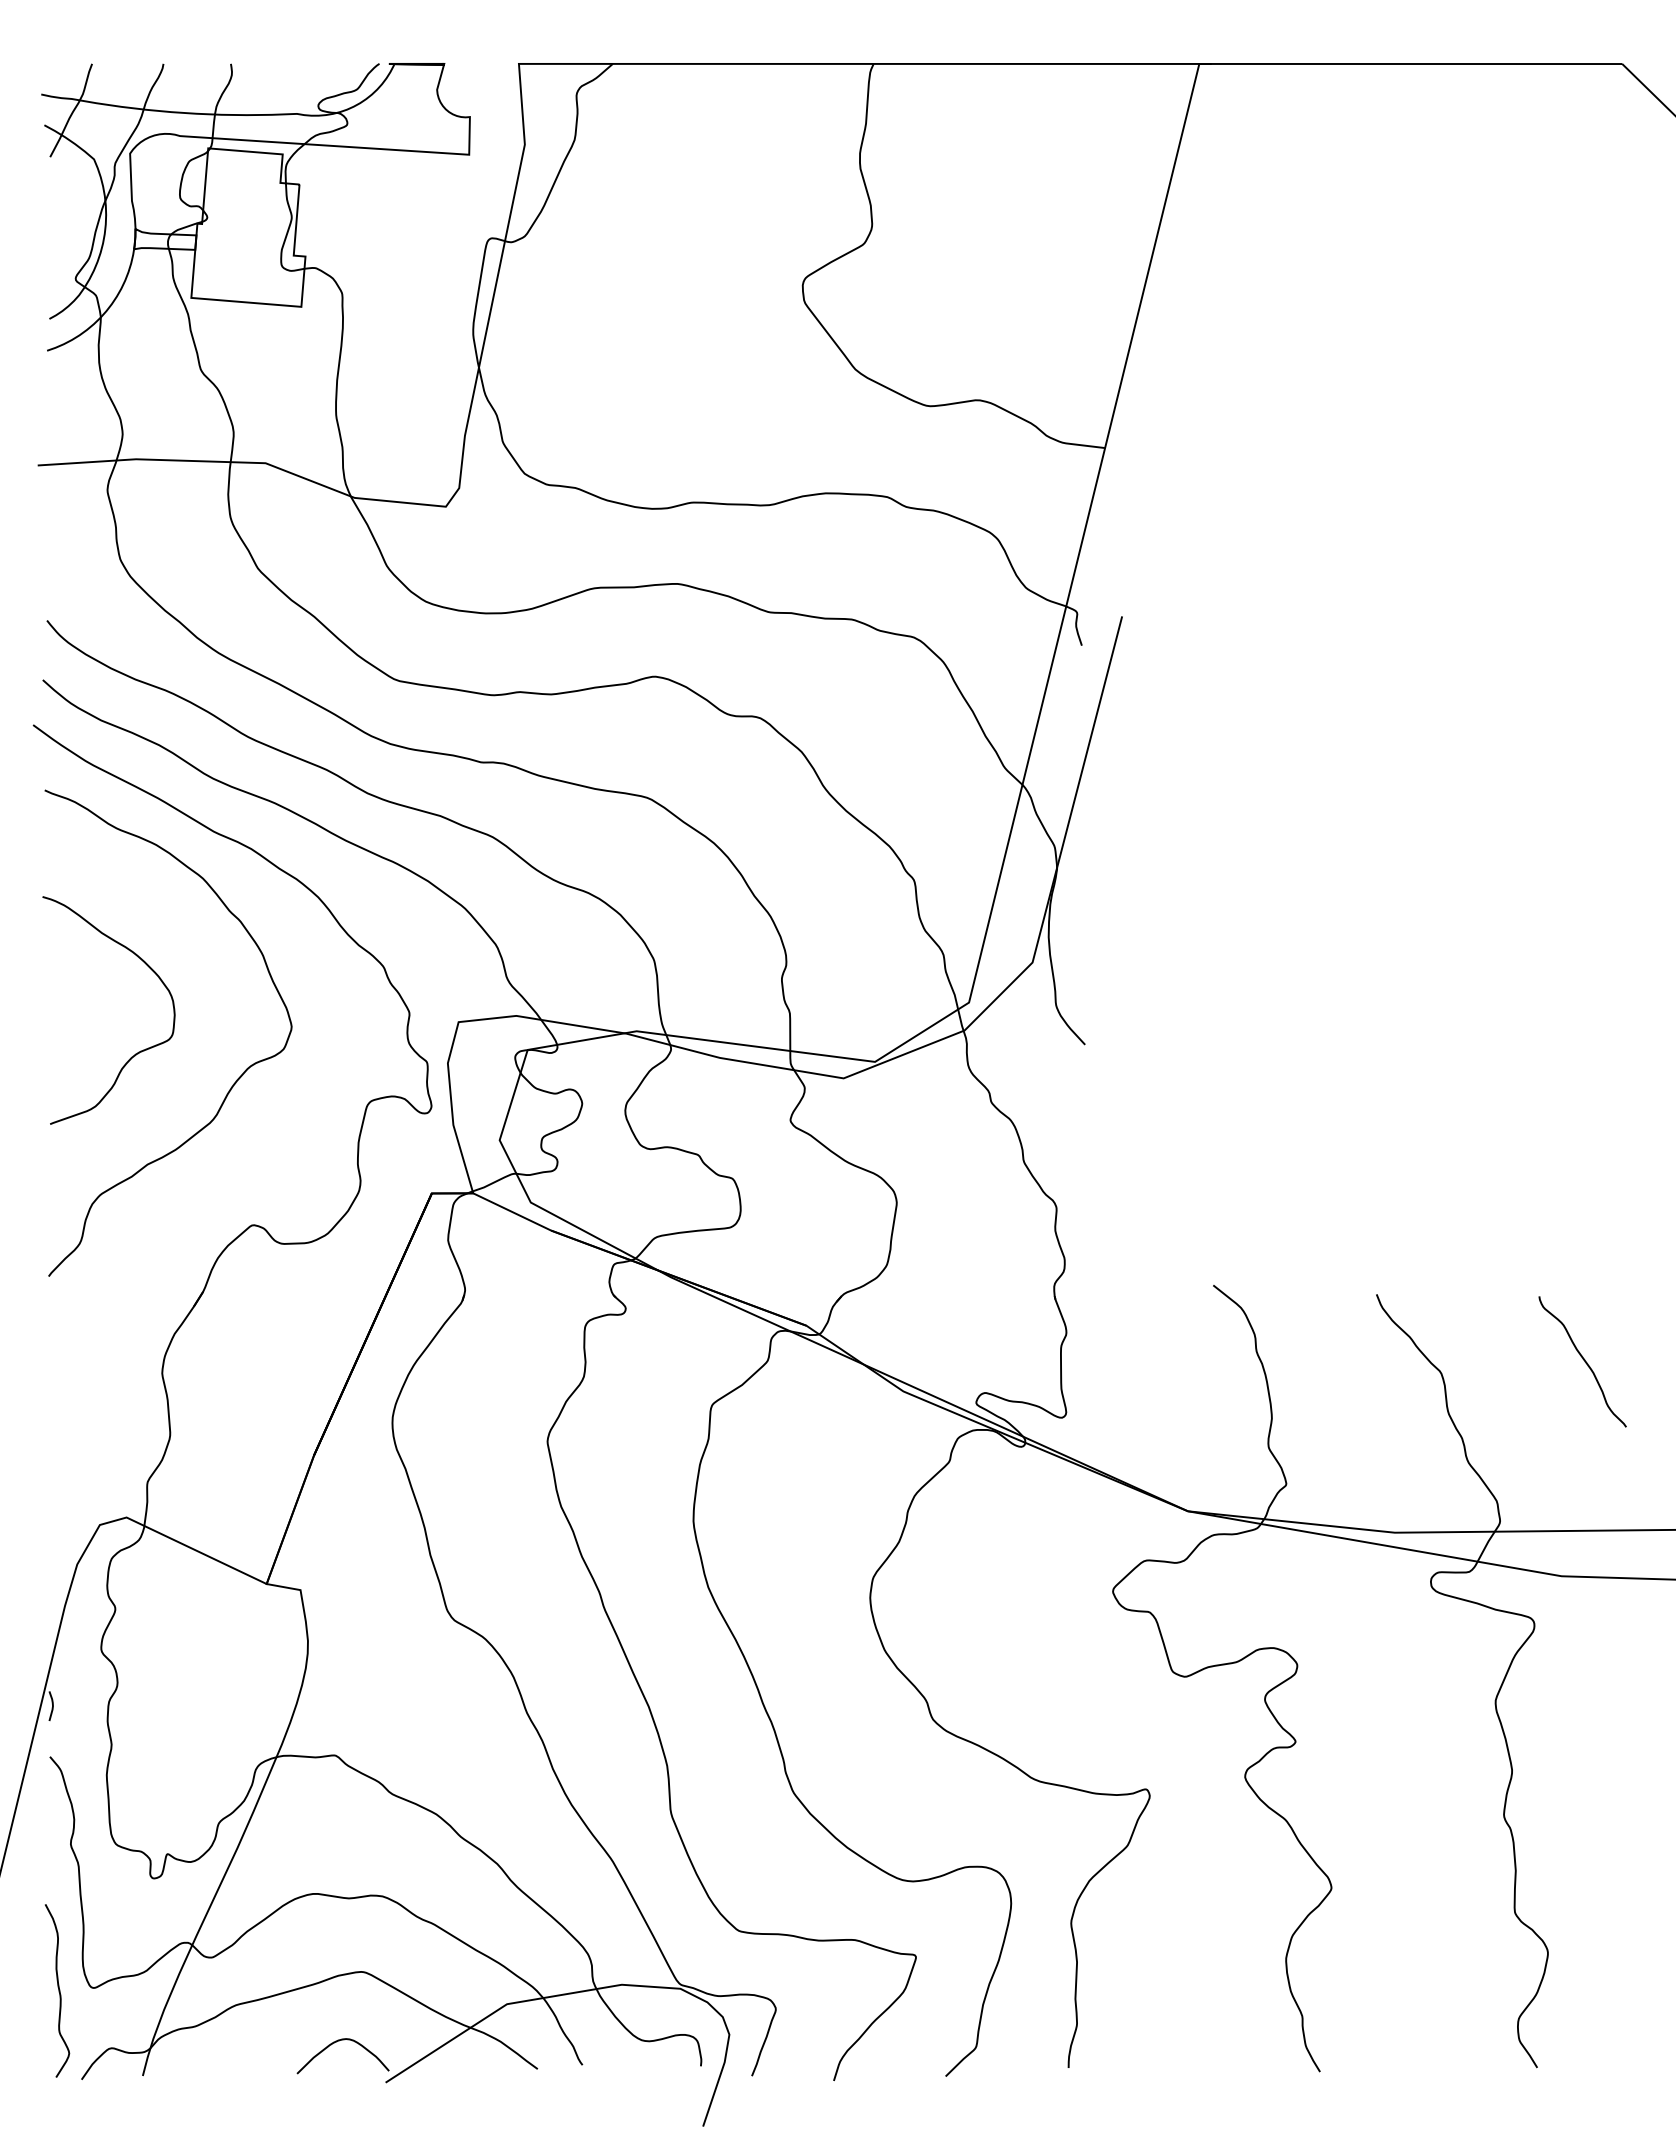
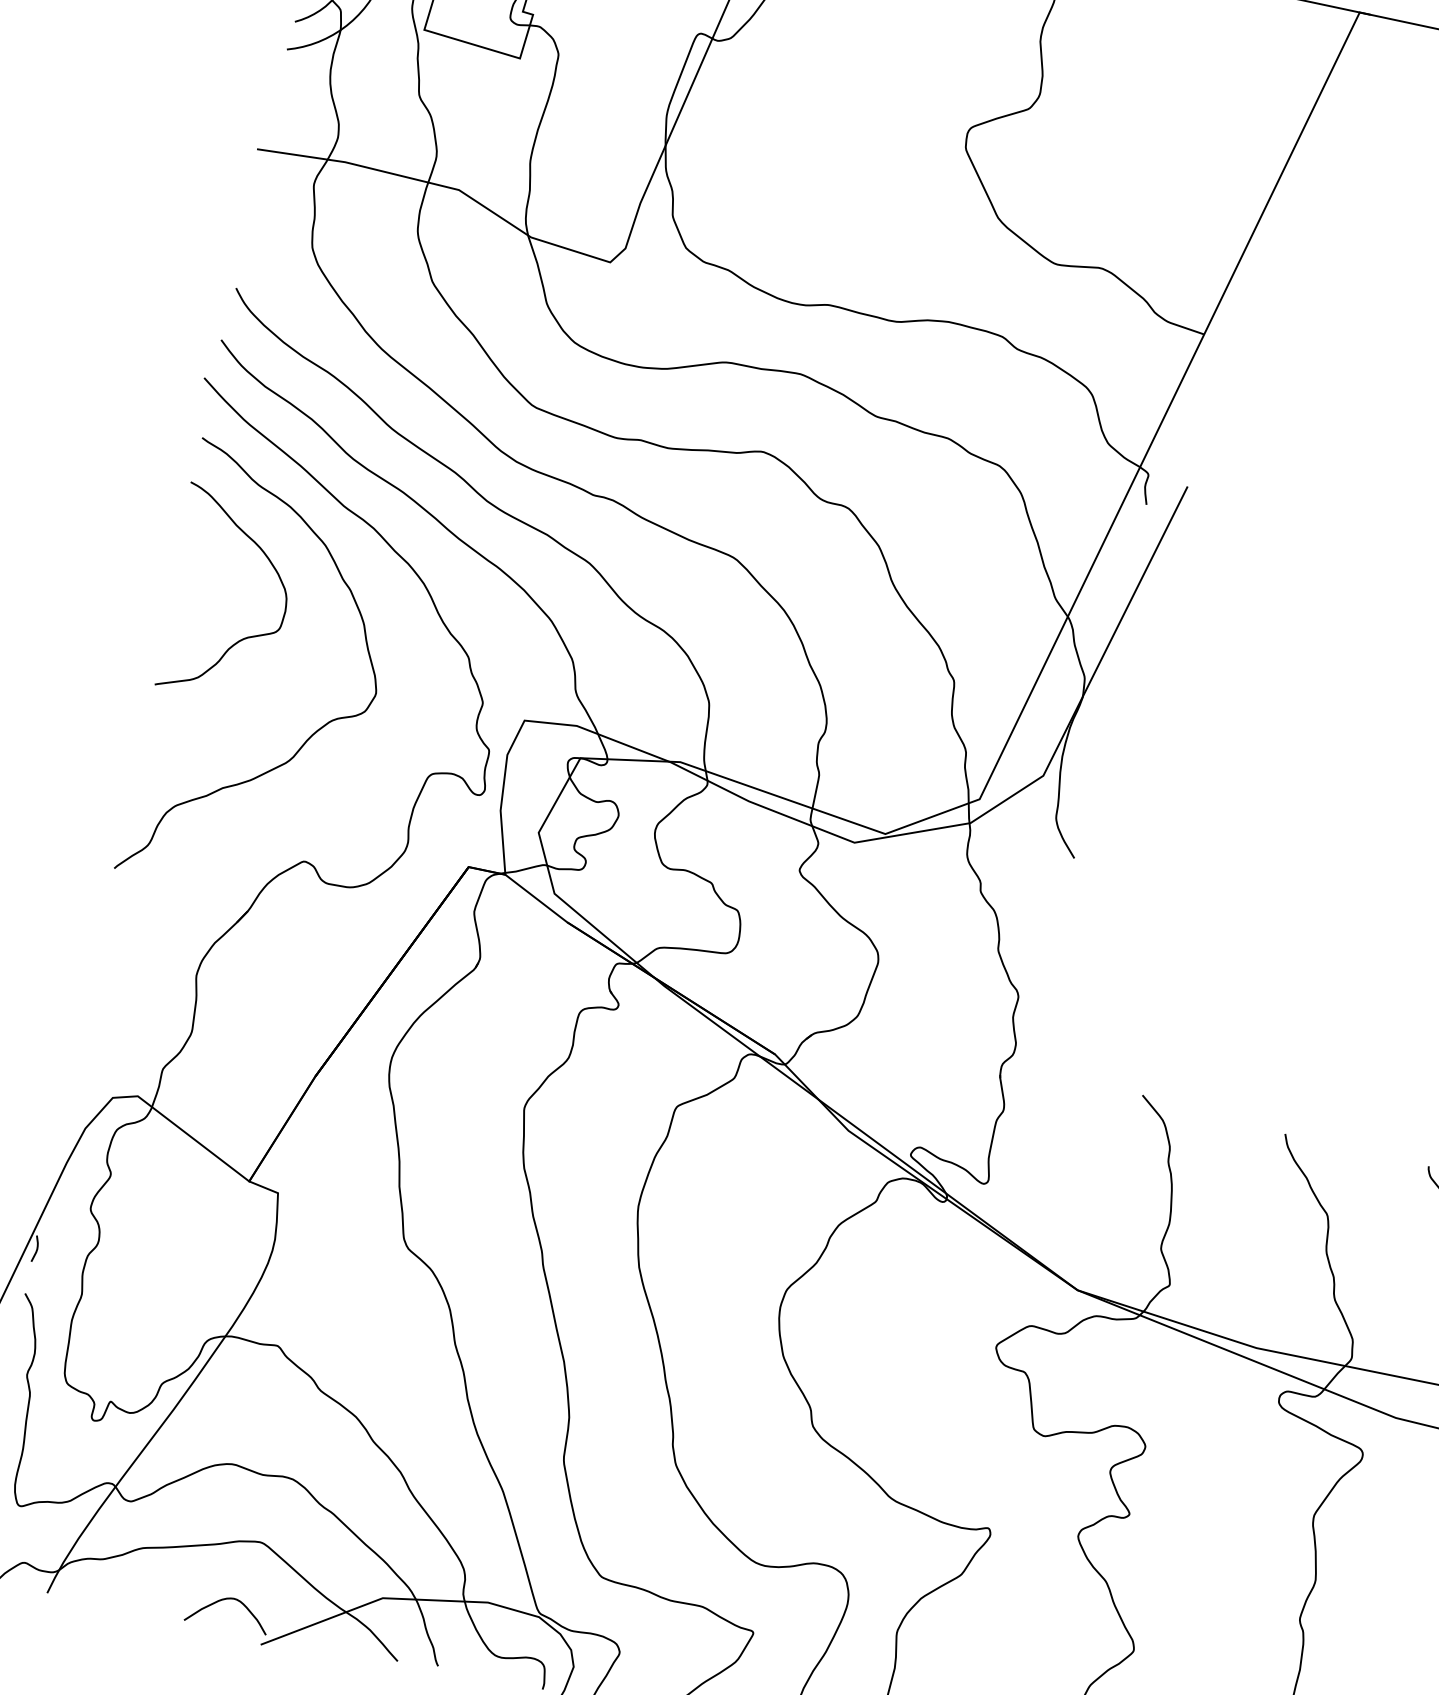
curve: (135, 1053) -> (243, 638), moved

